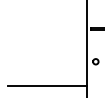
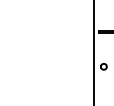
line: (46, 86) -> (50, 93), removed

